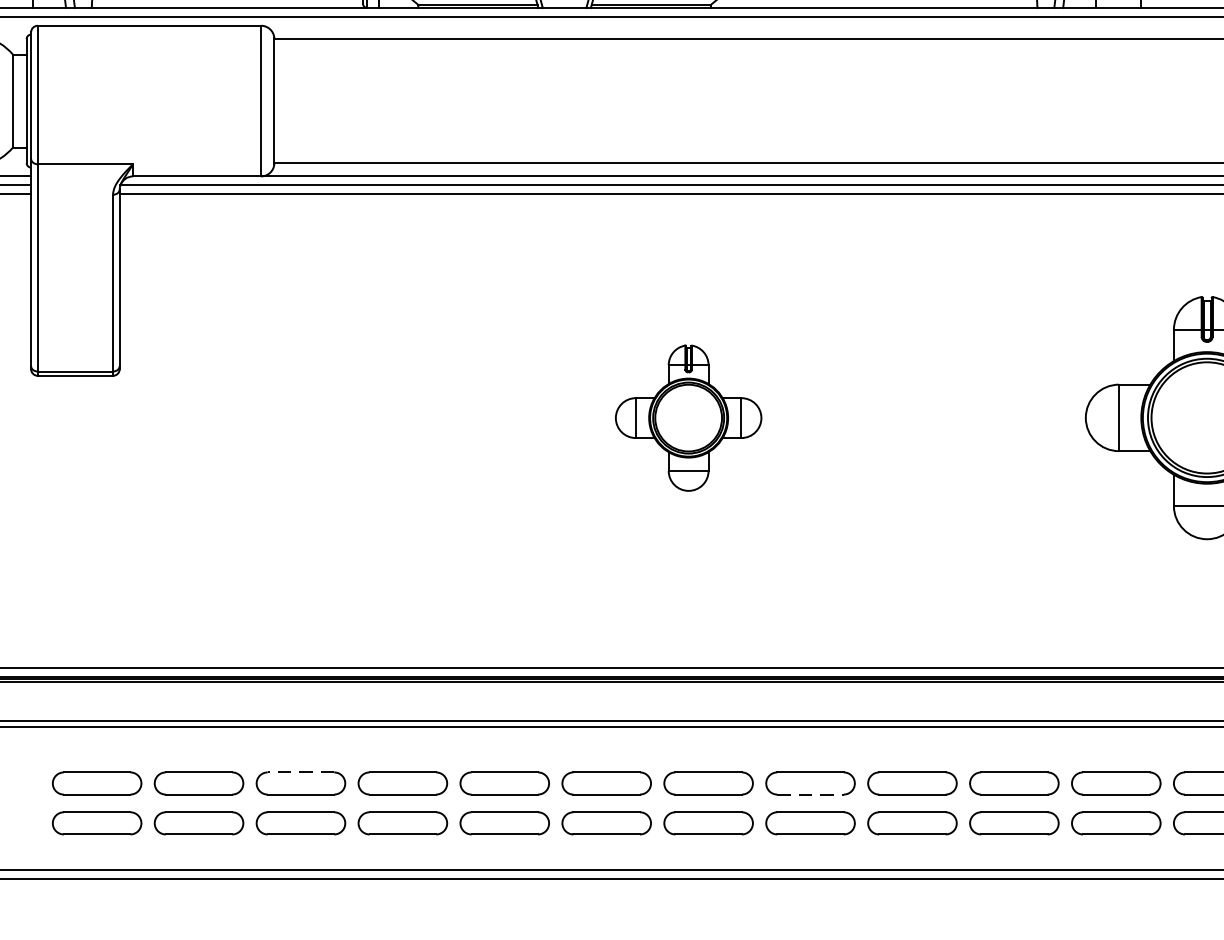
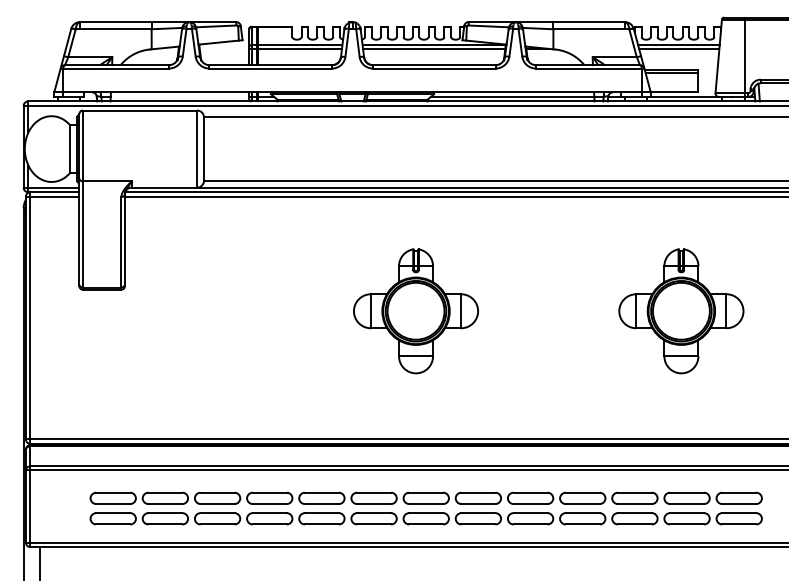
part: (687, 418) -> (415, 311), size x1.67
line: (300, 772) -> (217, 492), dashed -> solid
line: (810, 795) -> (478, 504), dashed -> solid

